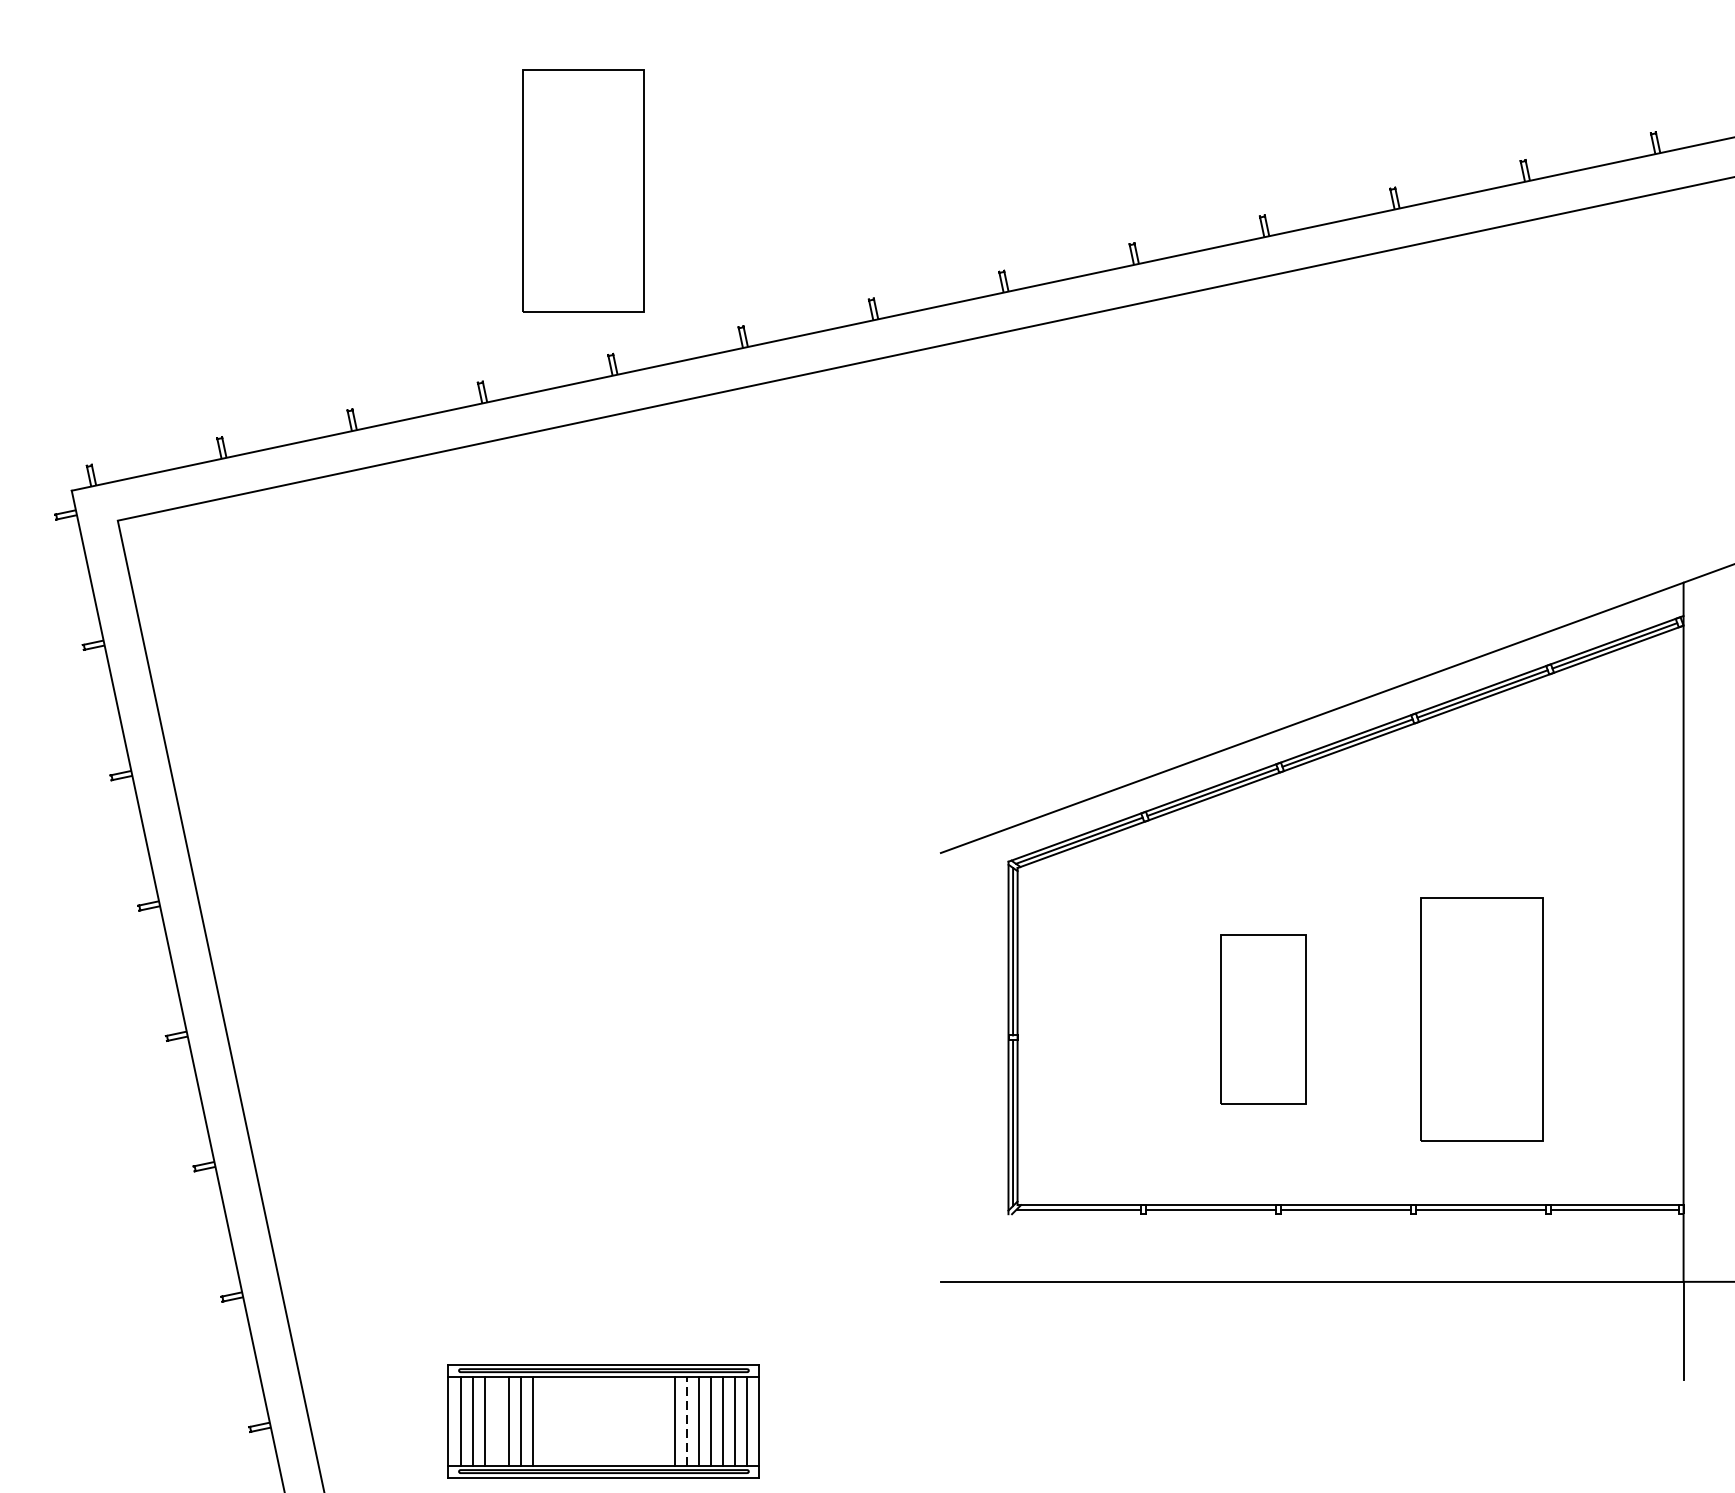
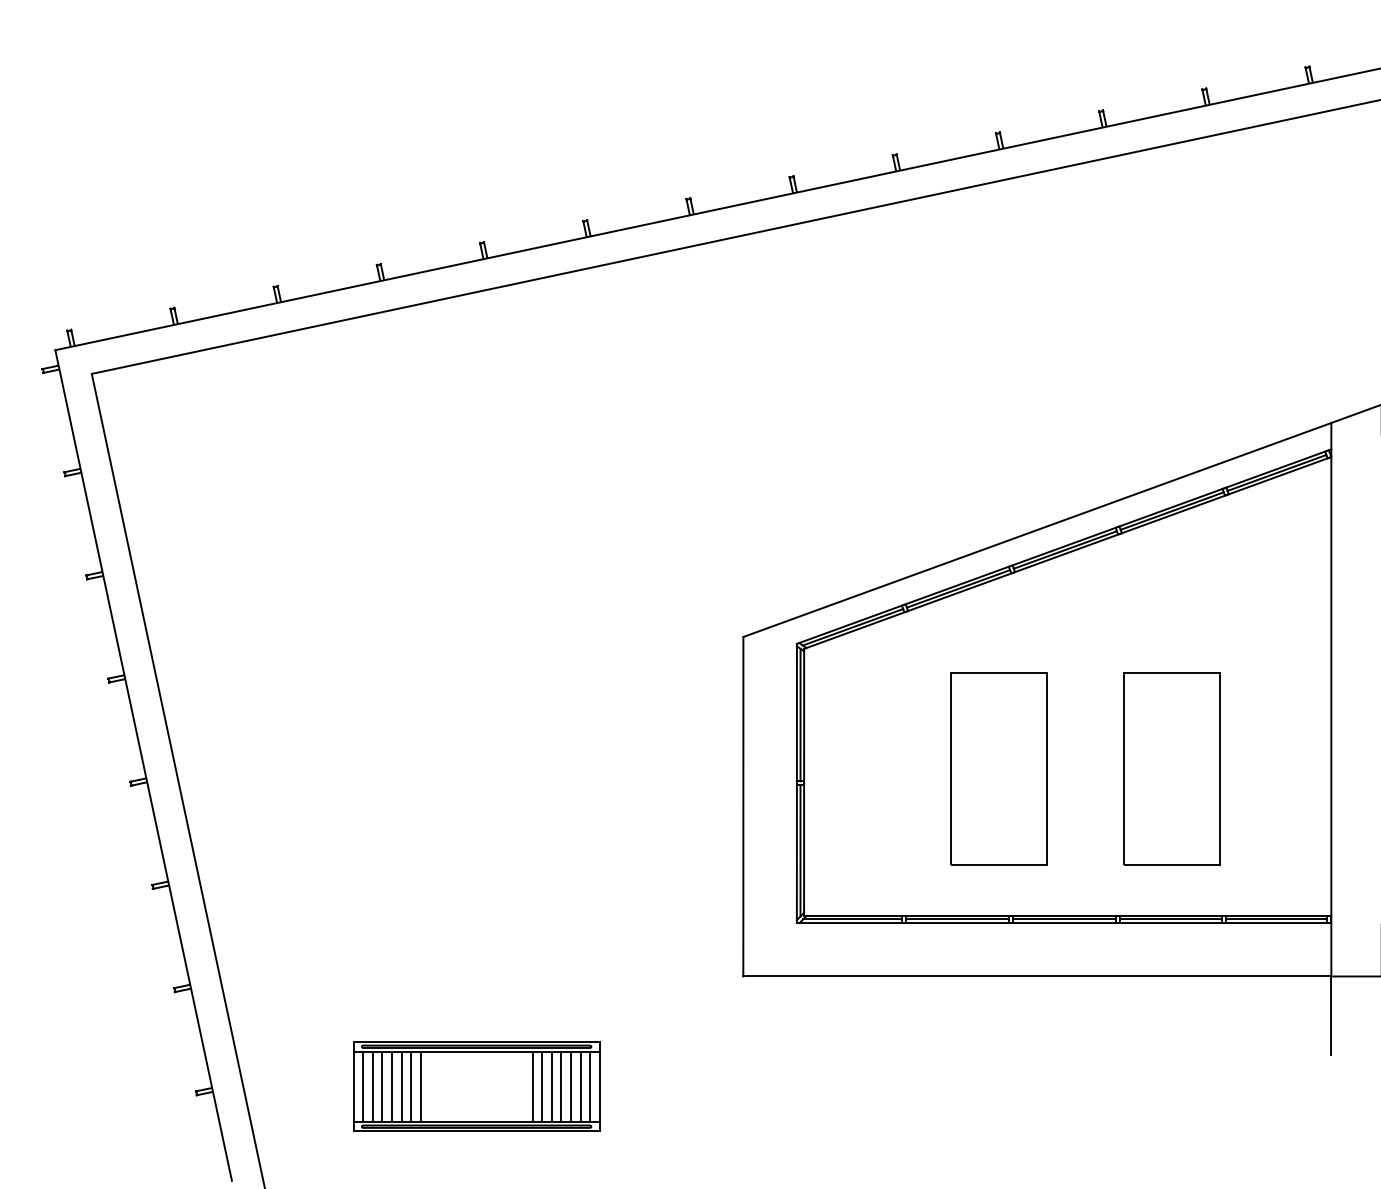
part: (583, 190) -> (460, 112), removed
part: (1263, 1019) -> (998, 768), size x1.43
line: (941, 1067) -> (743, 806), added
line: (1345, 1213) -> (1063, 922), added
line: (496, 1420) -> (391, 1086), added
line: (687, 1420) -> (542, 1086), dashed -> solid

